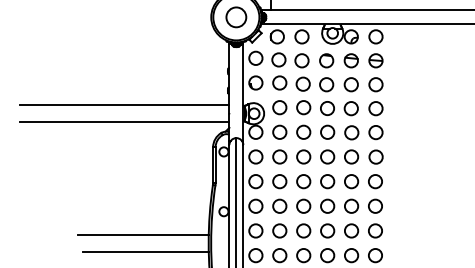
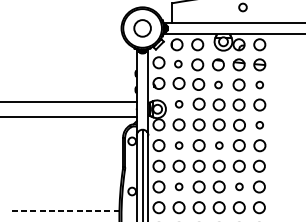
circle: (278, 59) -> (177, 63), size x0.6
circle: (326, 84) -> (218, 84), size x0.6
circle: (375, 84) -> (259, 84), size x0.6
circle: (279, 107) -> (178, 104), size x0.6
circle: (375, 132) -> (259, 125), size x0.6
circle: (279, 156) -> (178, 145), size x0.6
circle: (327, 156) -> (219, 145), size x0.6
circle: (279, 205) -> (178, 186), size x0.6
circle: (351, 205) -> (239, 186), size x0.6
line: (143, 234) -> (64, 210), solid -> dashed

